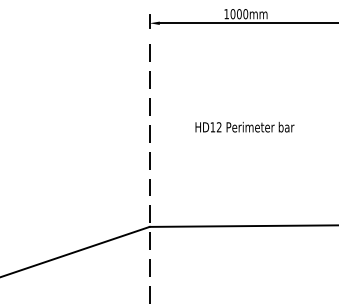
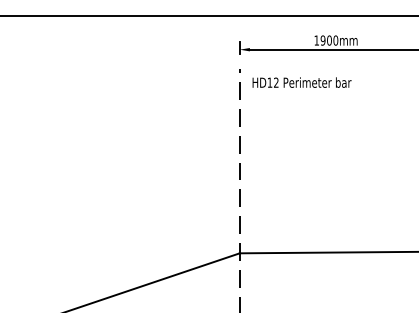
text: (232, 14) -> (322, 40), 1000mm -> 1900mm
text: (244, 127) -> (301, 82), moved

